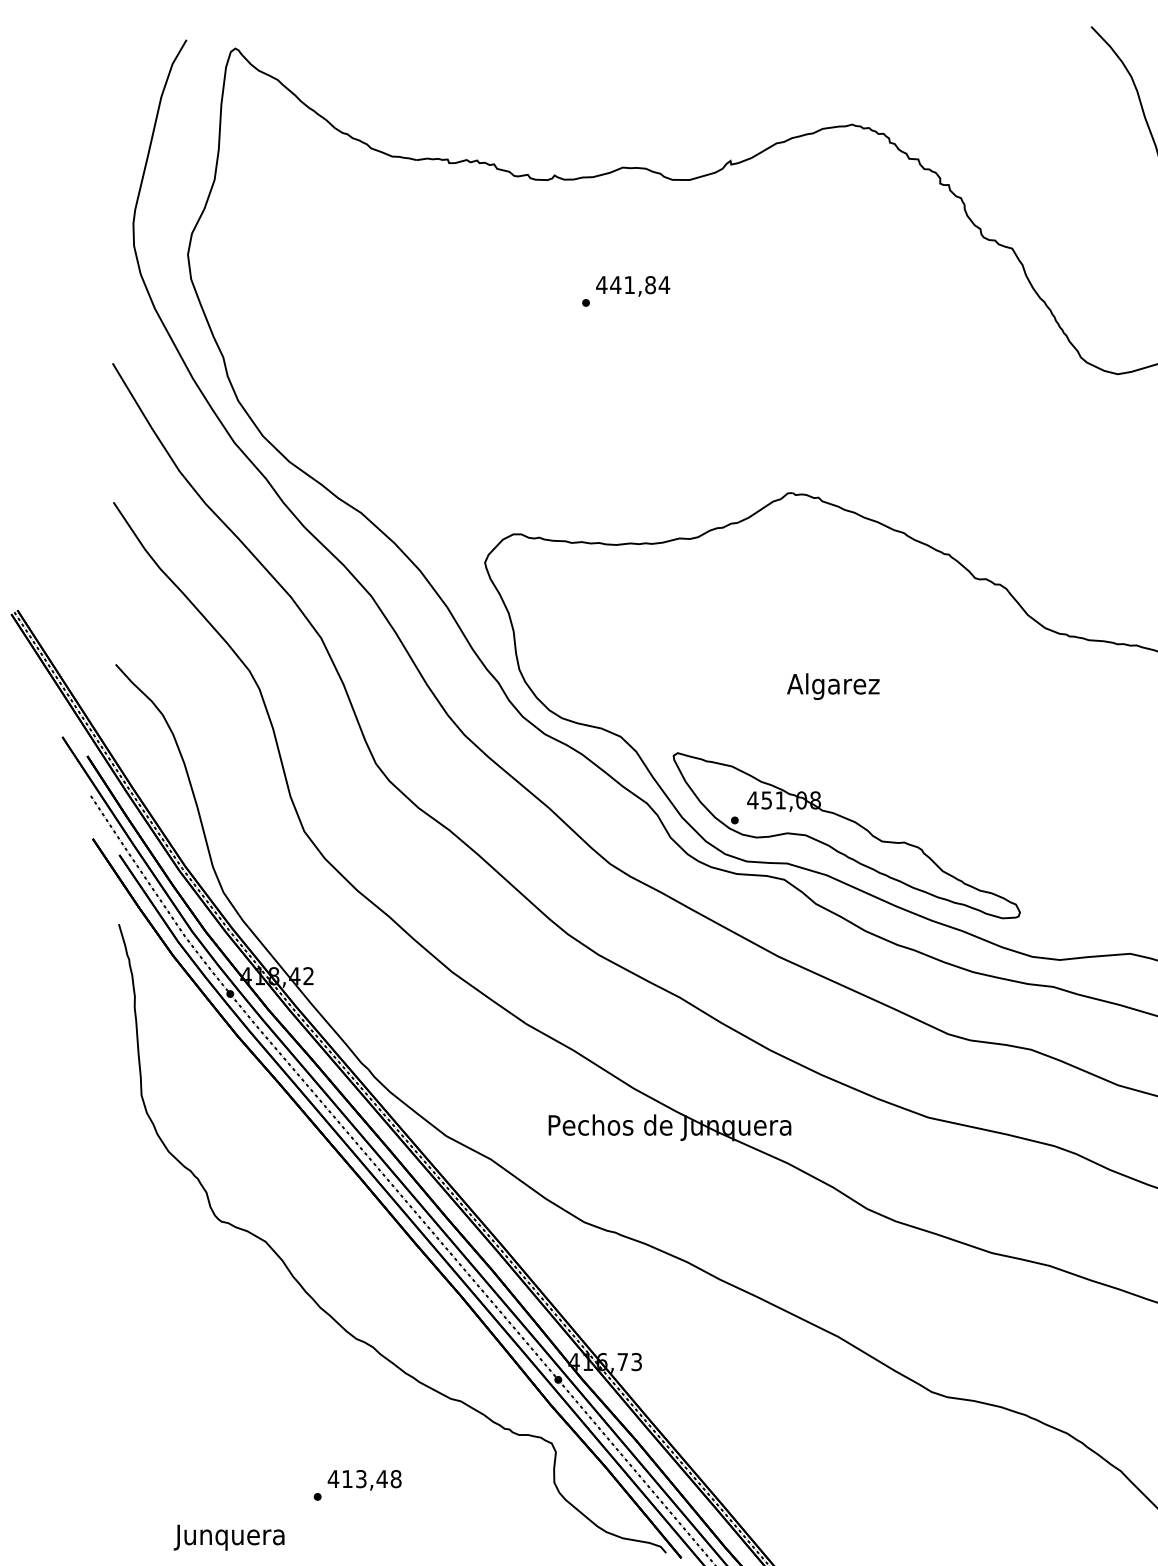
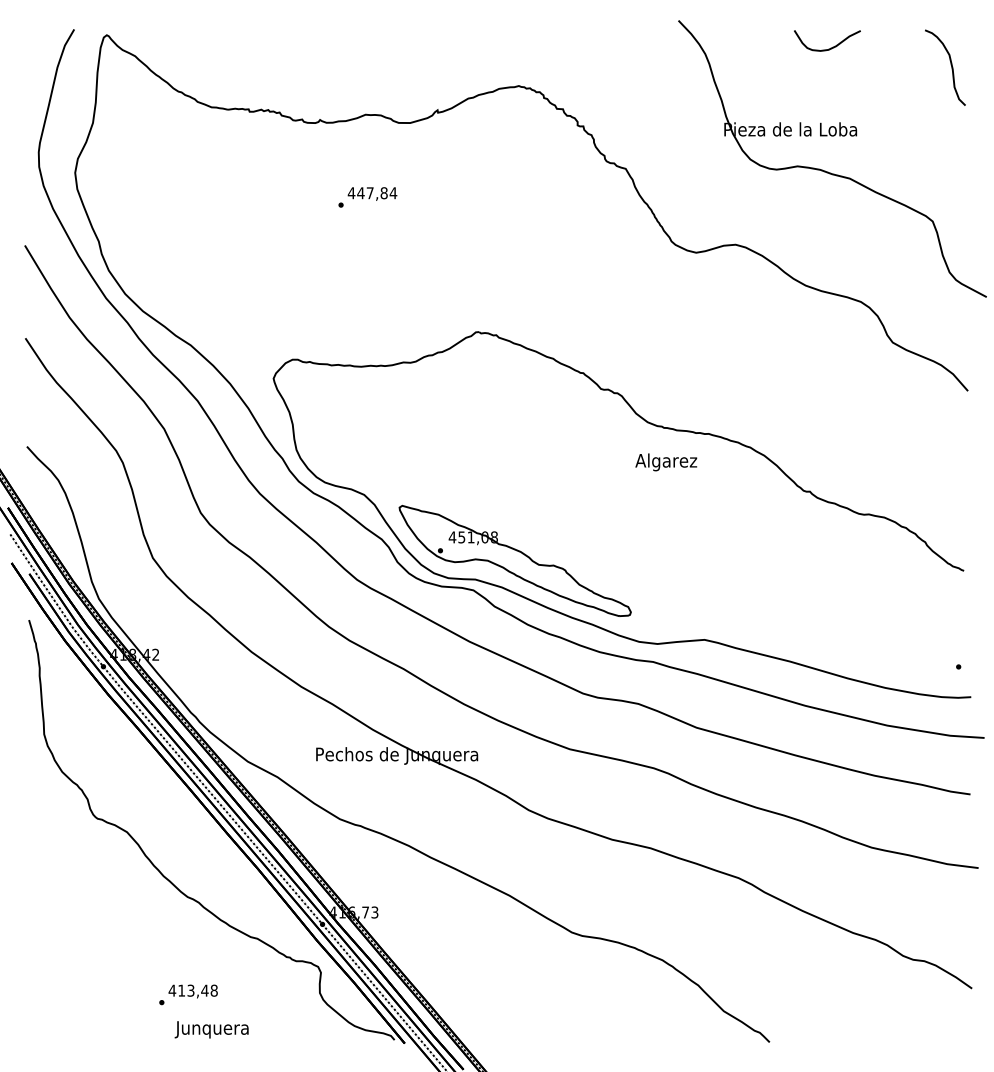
text: (628, 285) -> (369, 193), 441,84 -> 447,84
text: (833, 686) -> (666, 462), moved
text: (228, 1537) -> (211, 1029), moved

